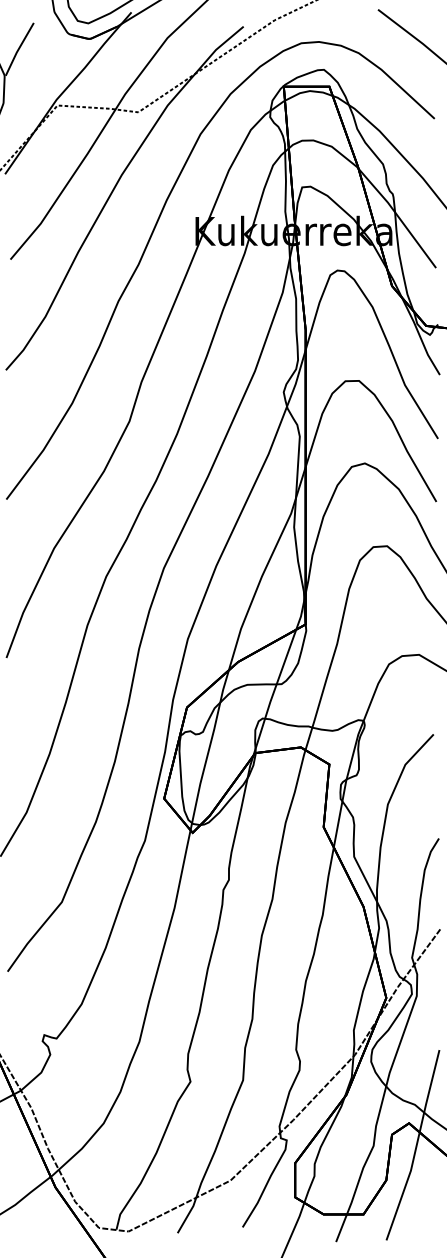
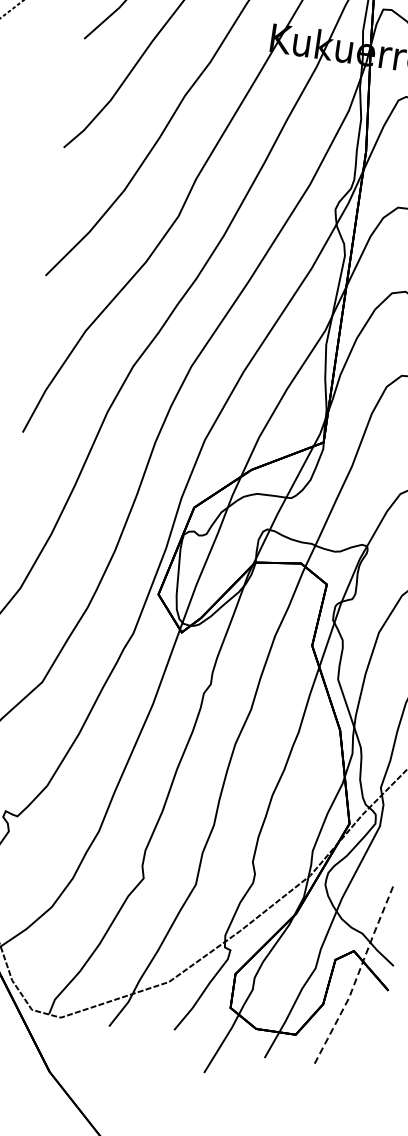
line: (416, 1145) -> (358, 974), solid -> dashed

